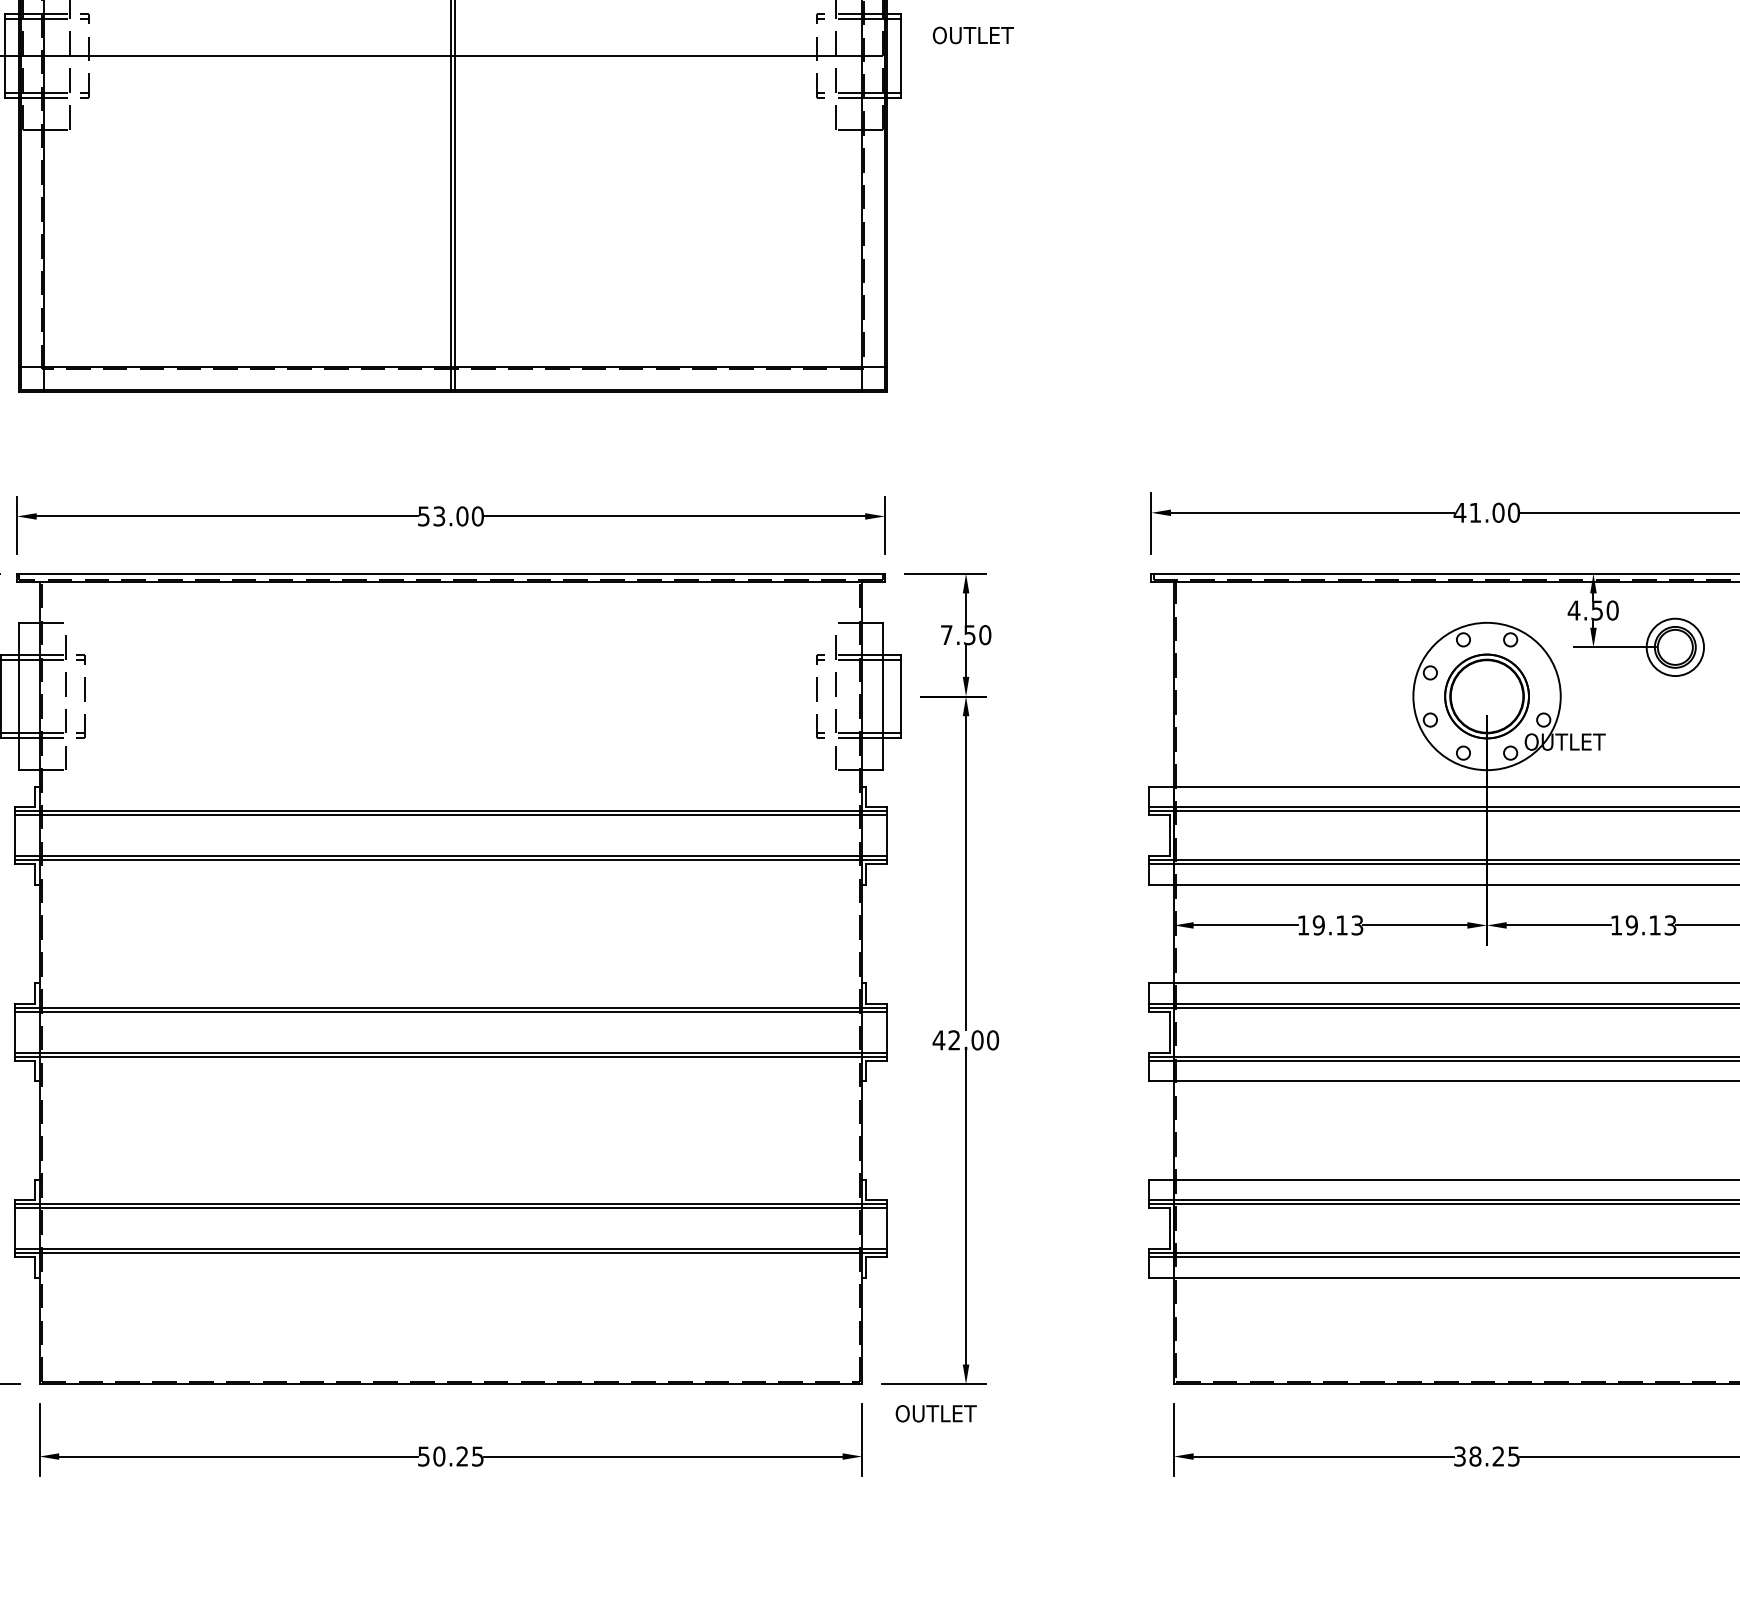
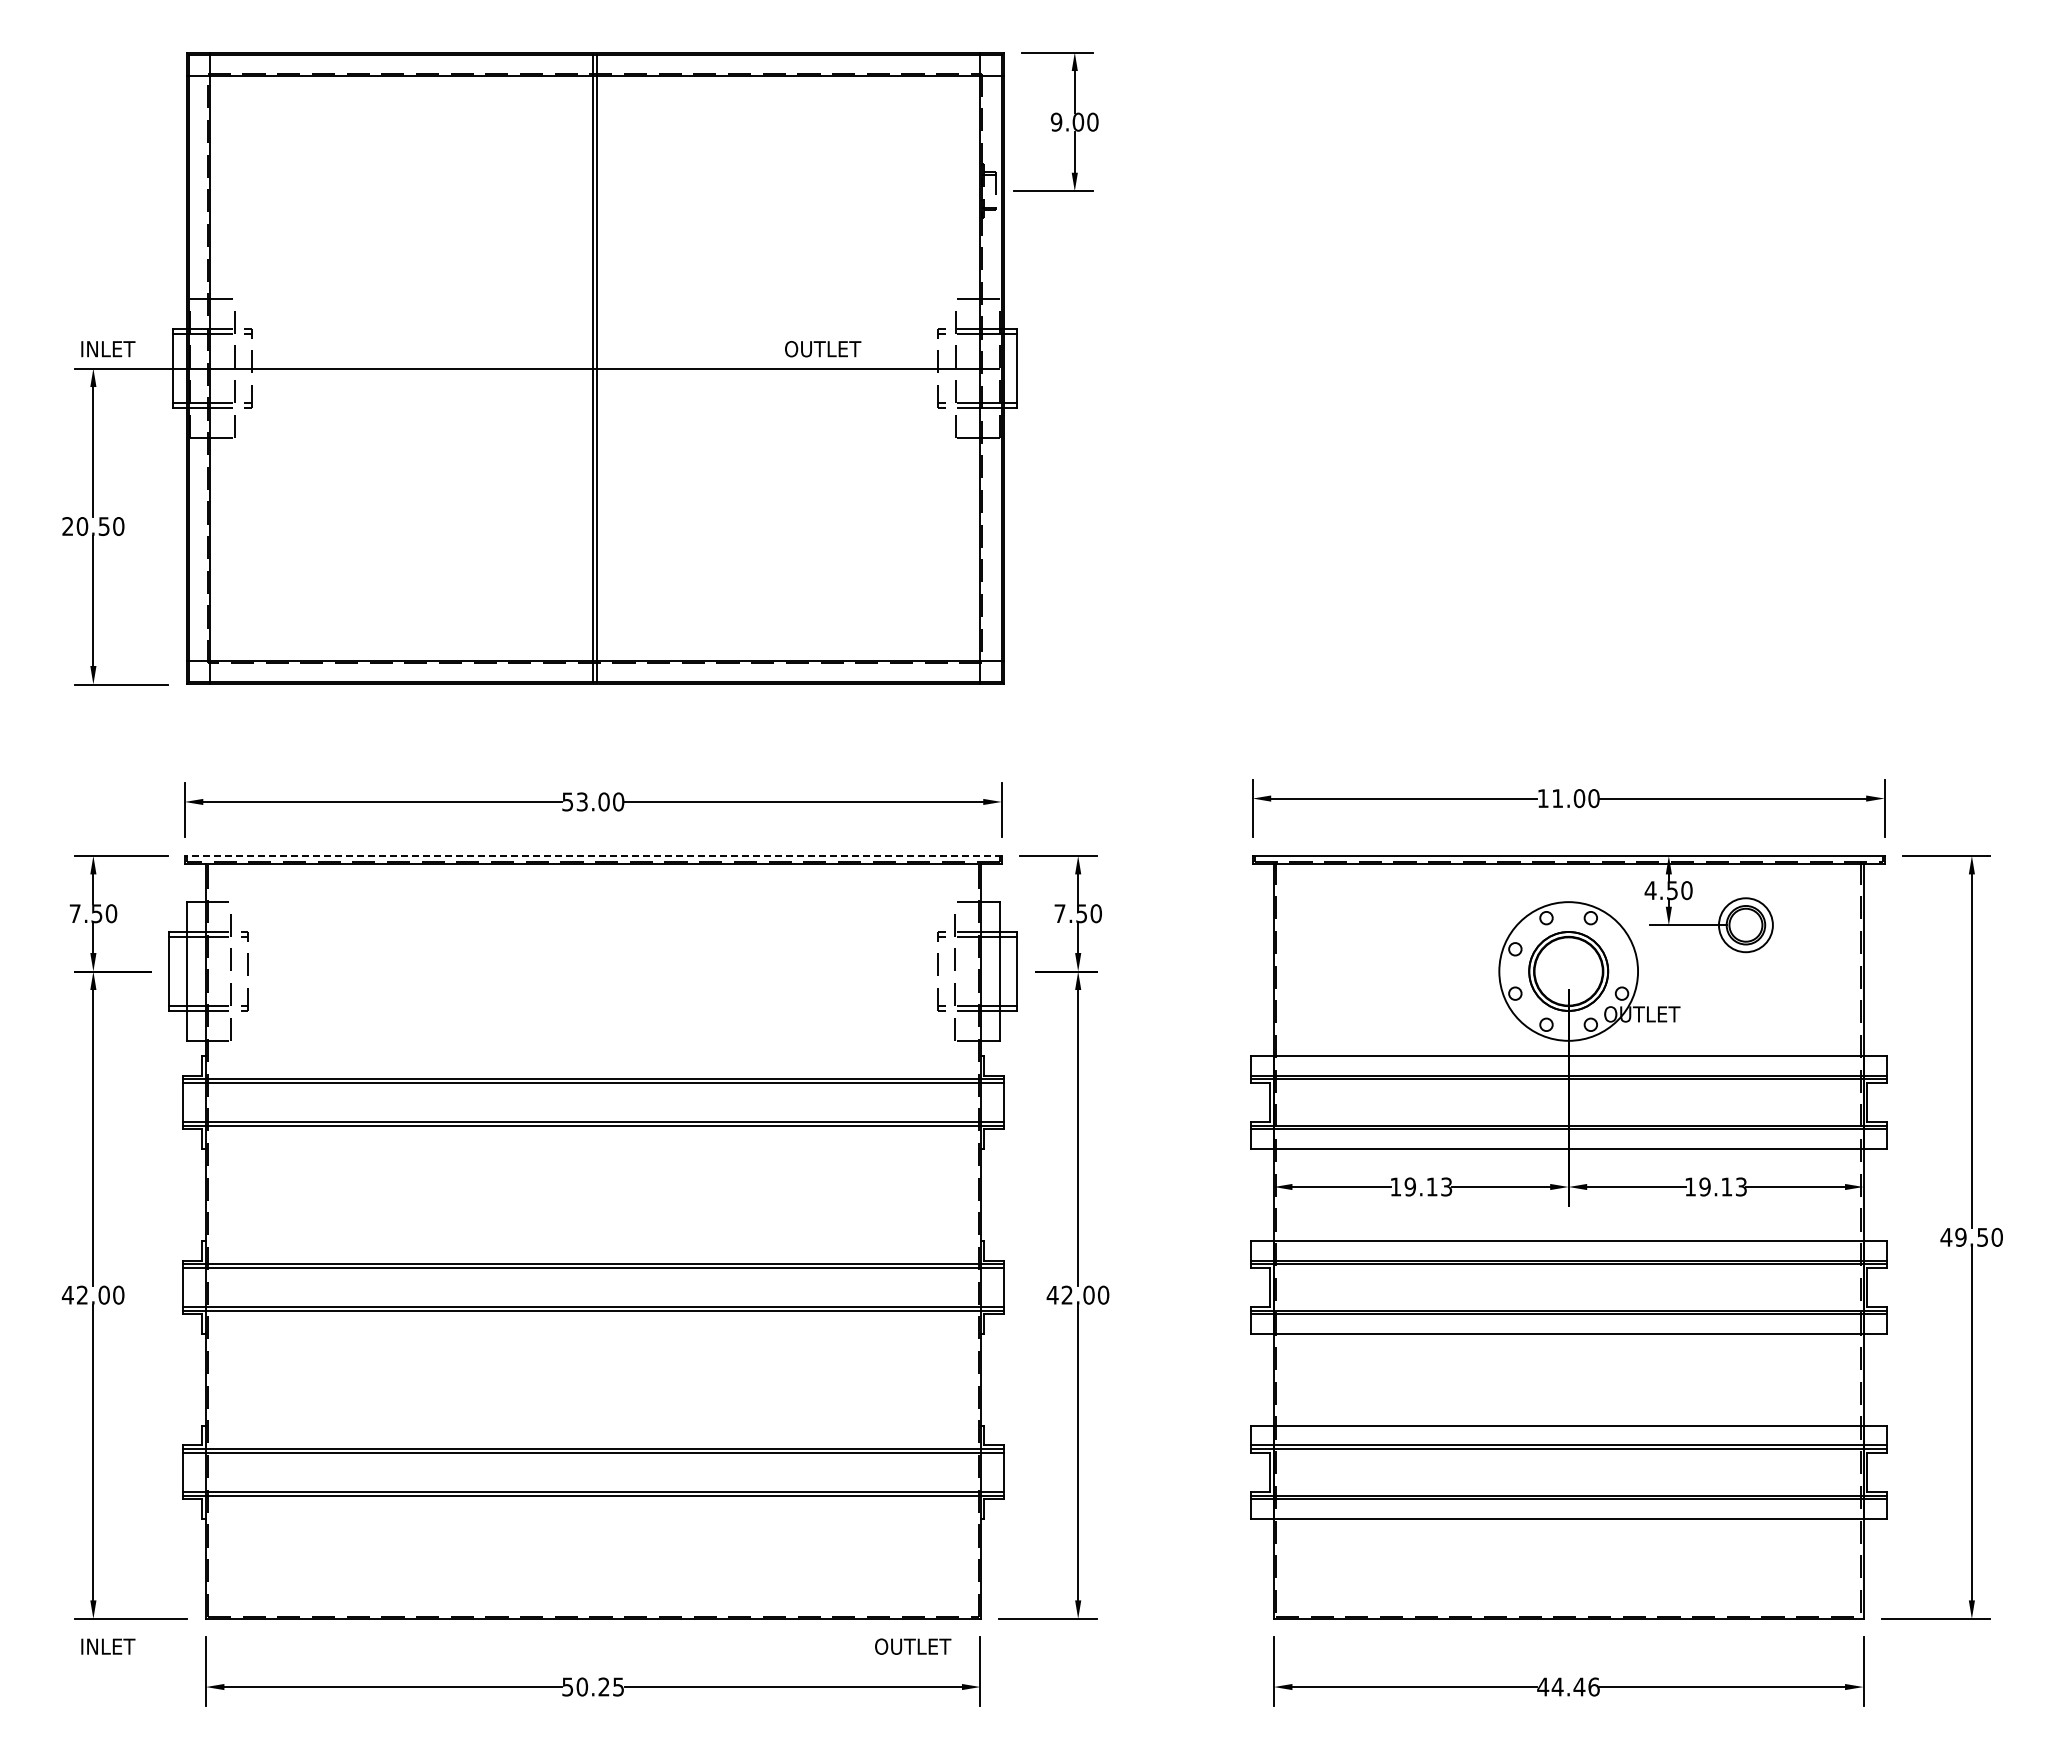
text: (973, 35) -> (823, 349), moved
text: (1460, 512) -> (1543, 798), 41.00 -> 11.00
line: (450, 573) -> (592, 855), solid -> dashed
text: (936, 1413) -> (913, 1646), moved
text: (1486, 1455) -> (1568, 1686), 38.25 -> 44.46

